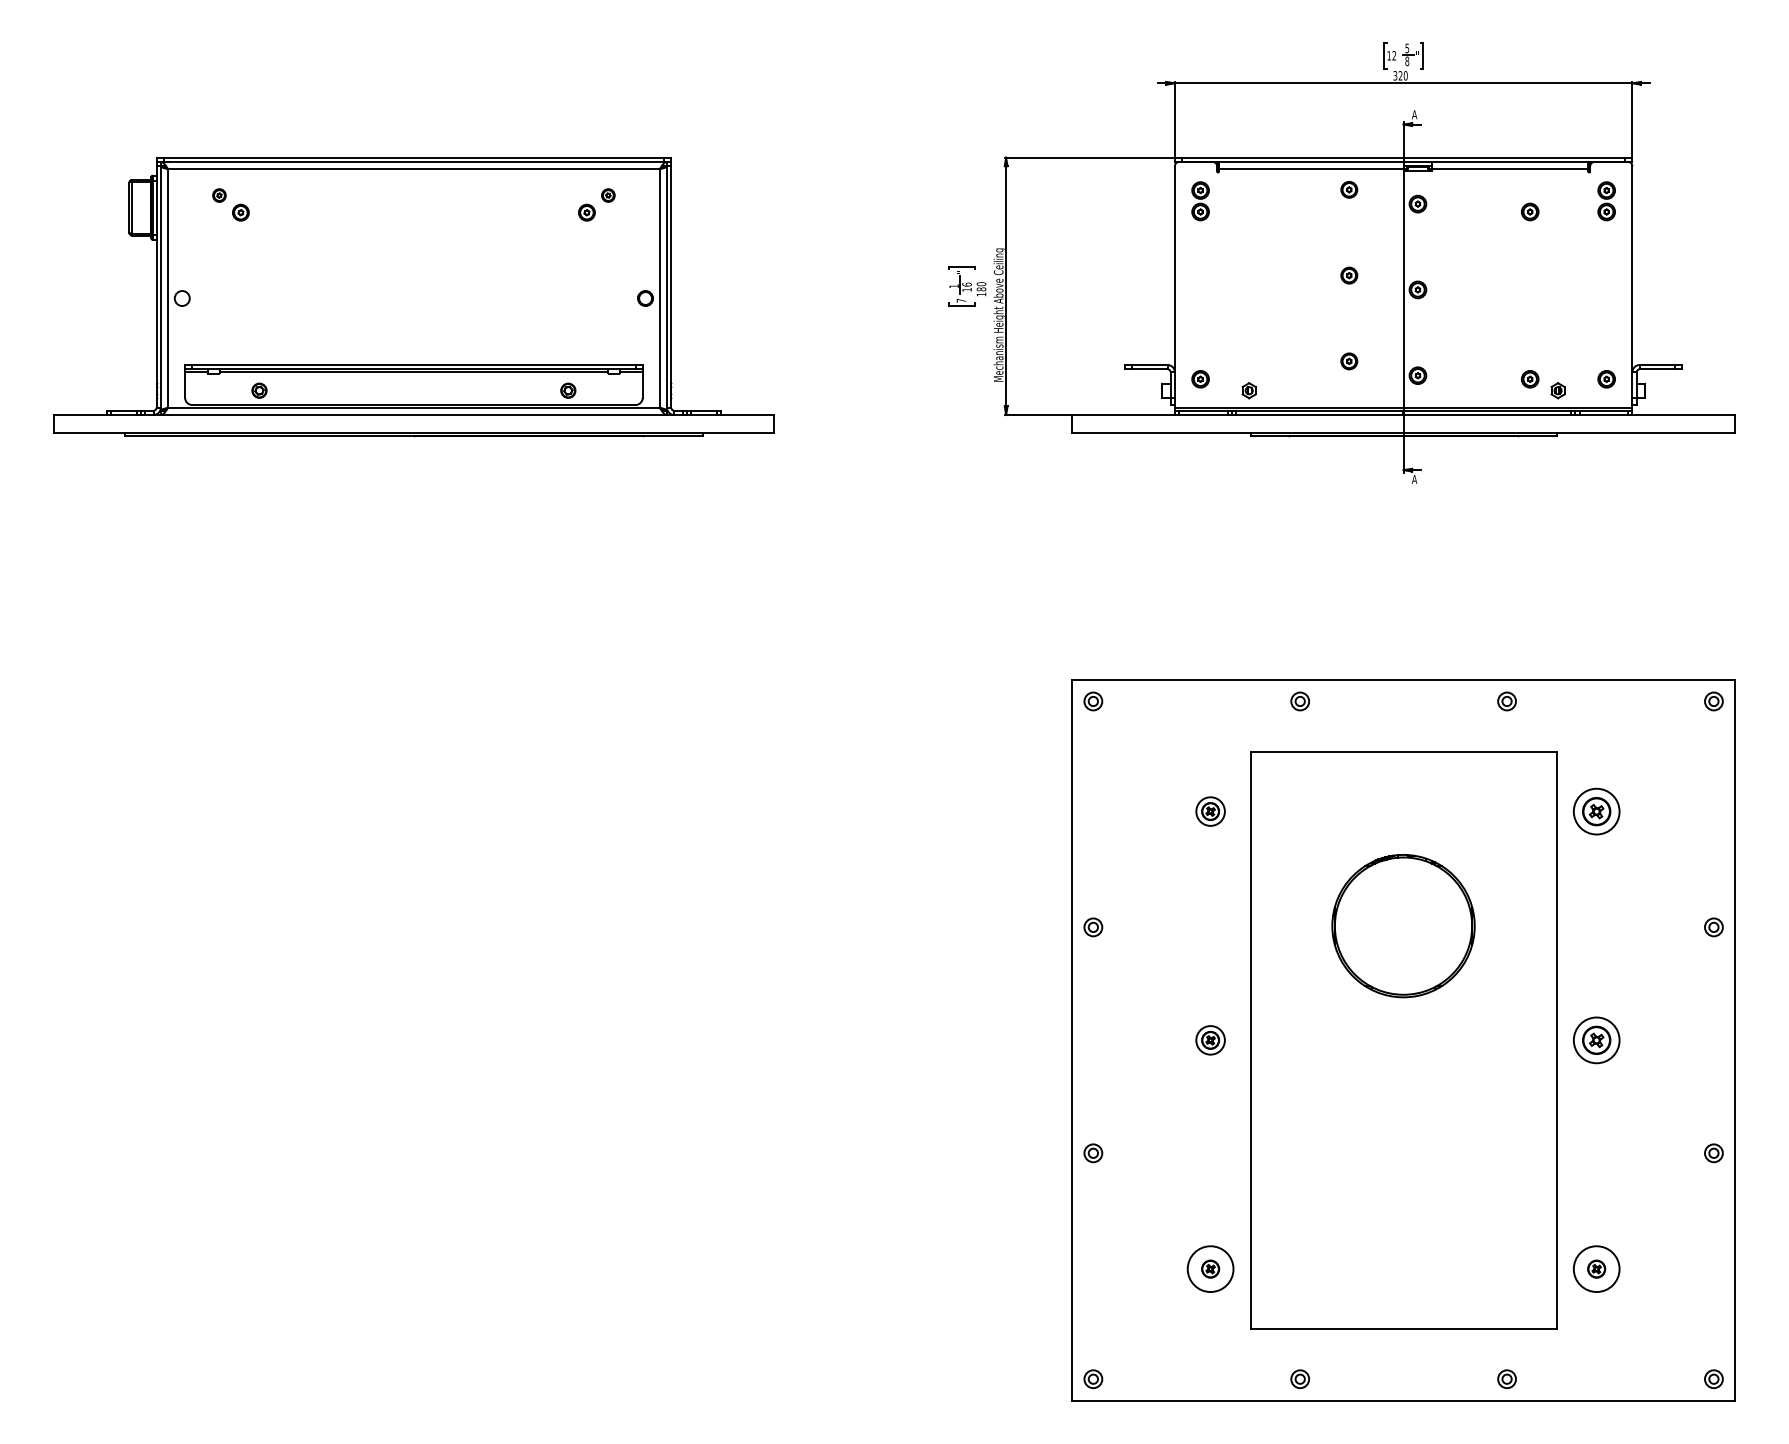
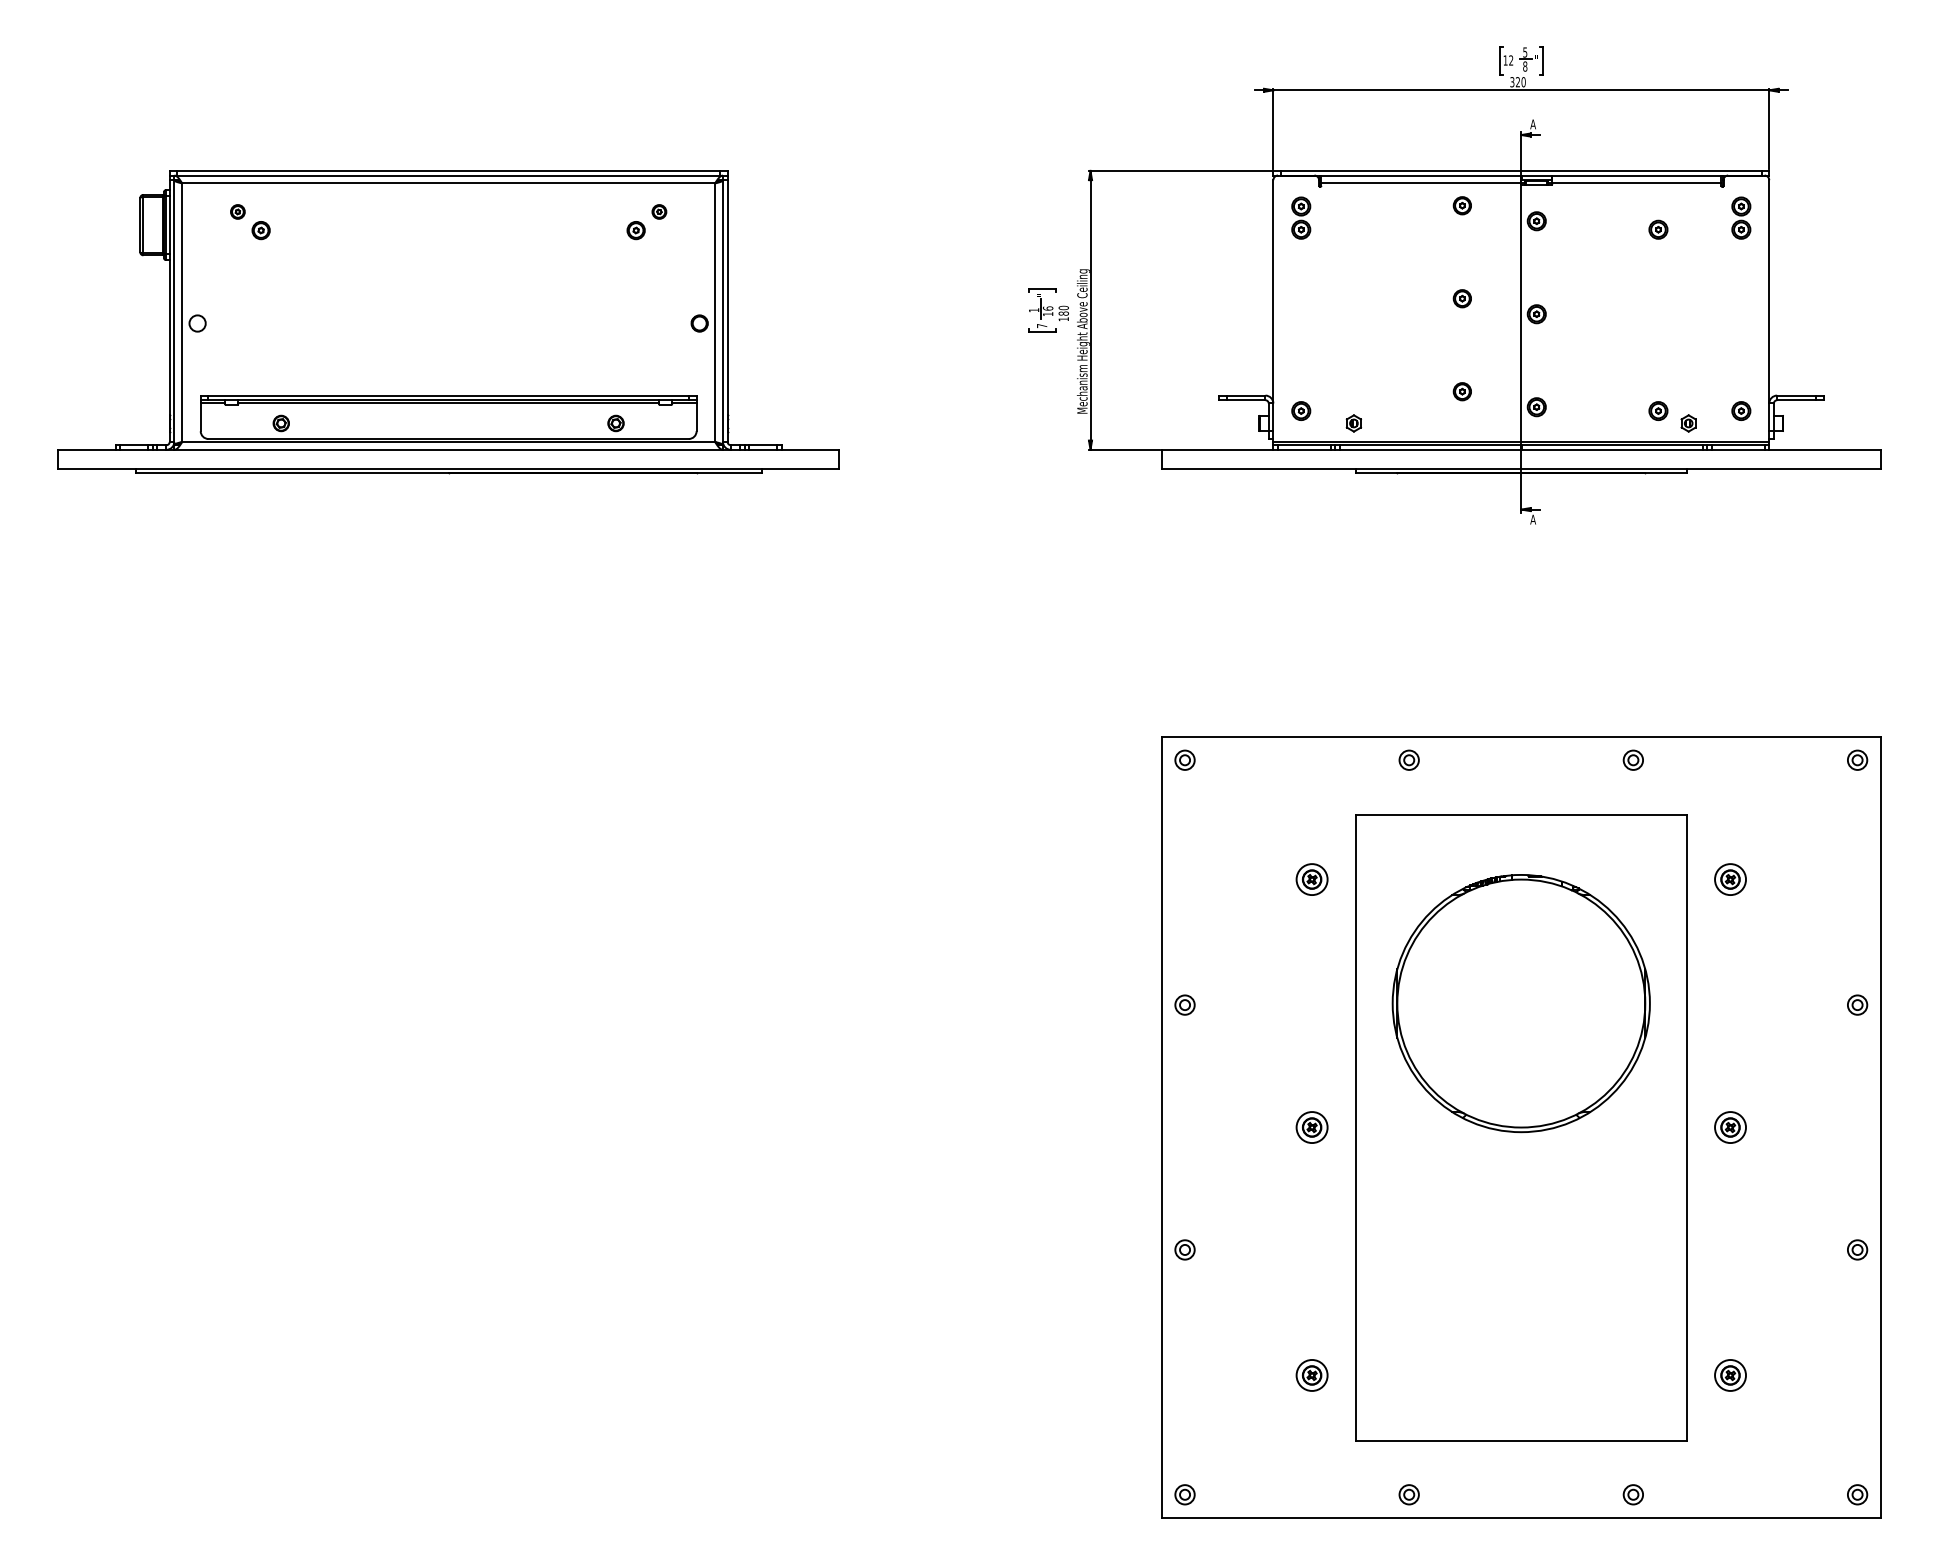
part: (1596, 811) -> (1730, 879), size x0.62
part: (1402, 925) -> (1520, 1003), size x1.67
part: (1596, 1040) -> (1730, 1127), size x0.62
circle: (1210, 1268) -> (1311, 1374), size x0.62
circle: (1596, 1268) -> (1730, 1374), size x0.62

